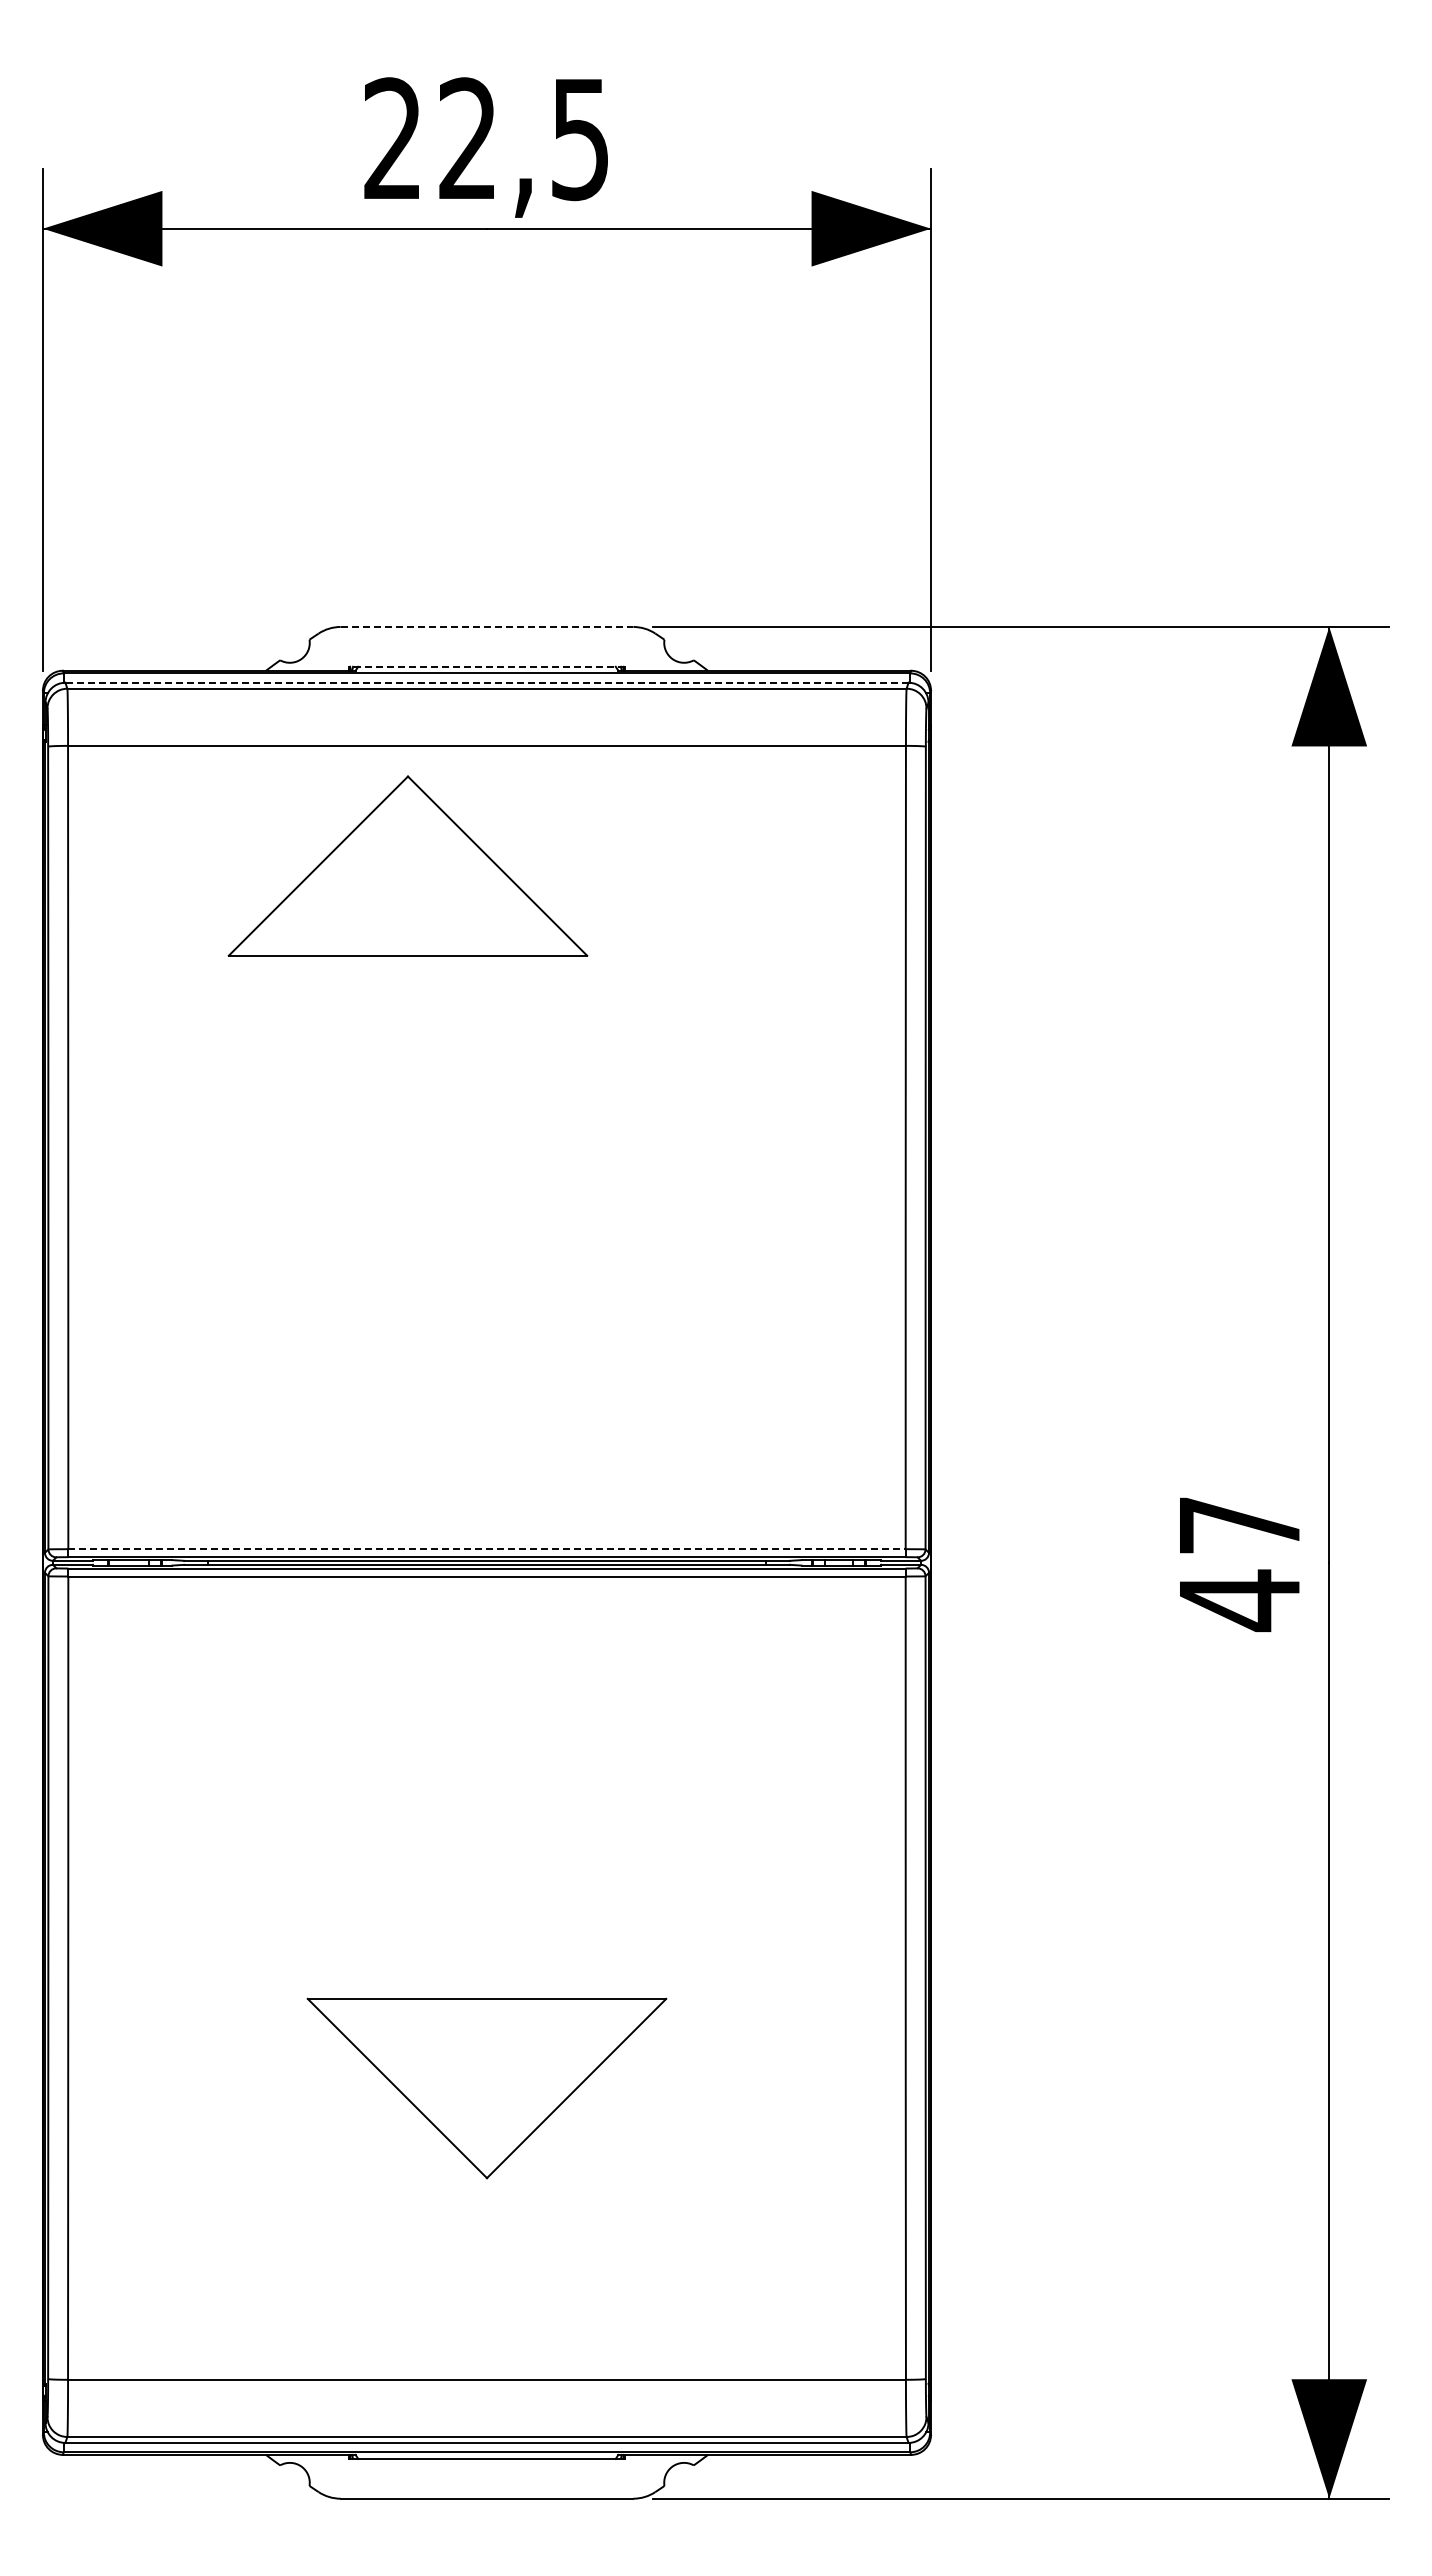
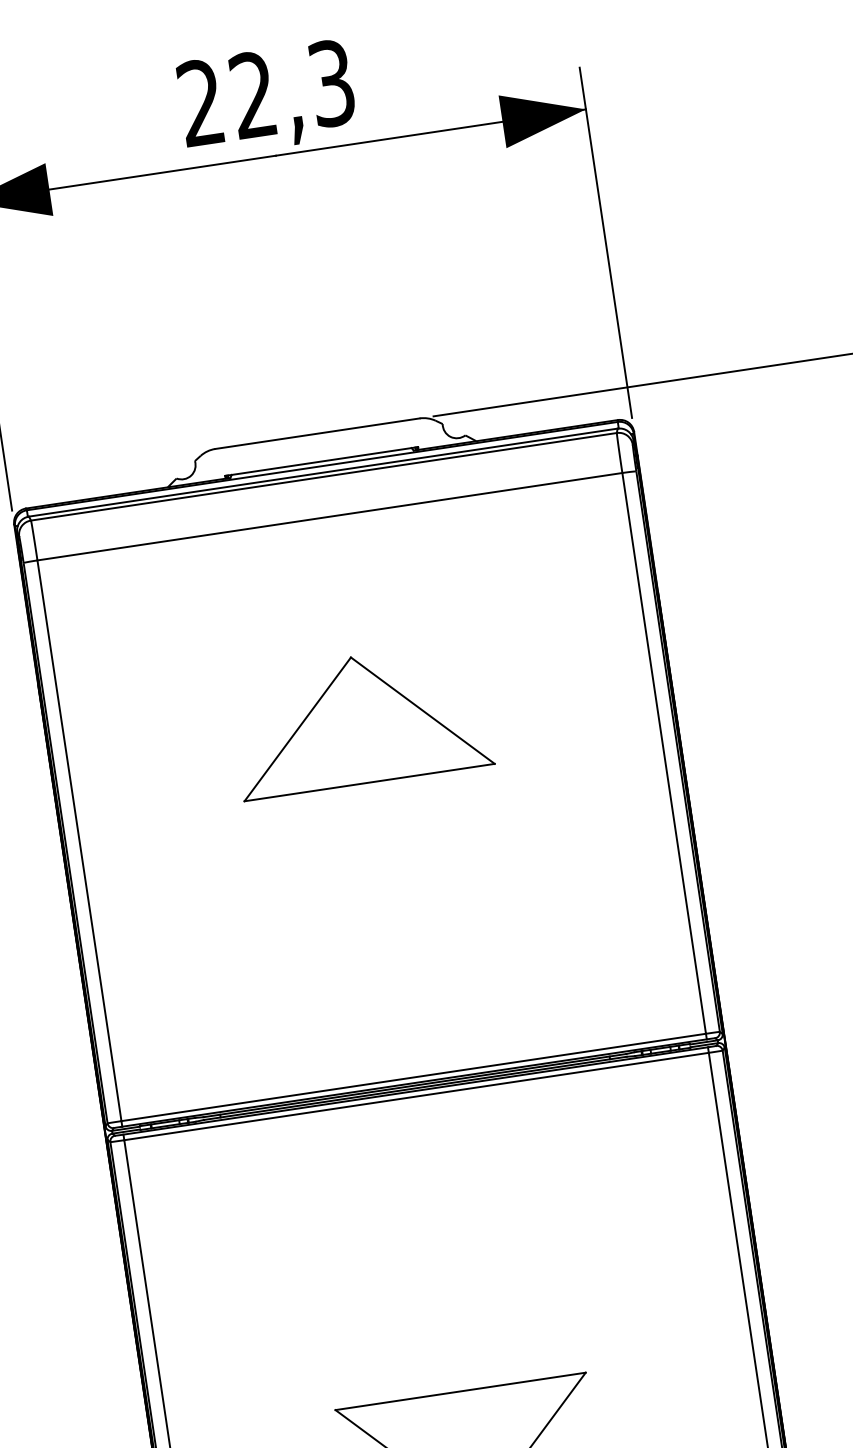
text: (580, 138) -> (331, 82), 22,5 -> 22,3
line: (487, 626) -> (317, 433), dashed -> solid
line: (486, 666) -> (321, 461), dashed -> solid
line: (486, 682) -> (322, 472), dashed -> solid
part: (407, 865) -> (359, 719), moved
line: (487, 1549) -> (414, 1077), dashed -> solid

